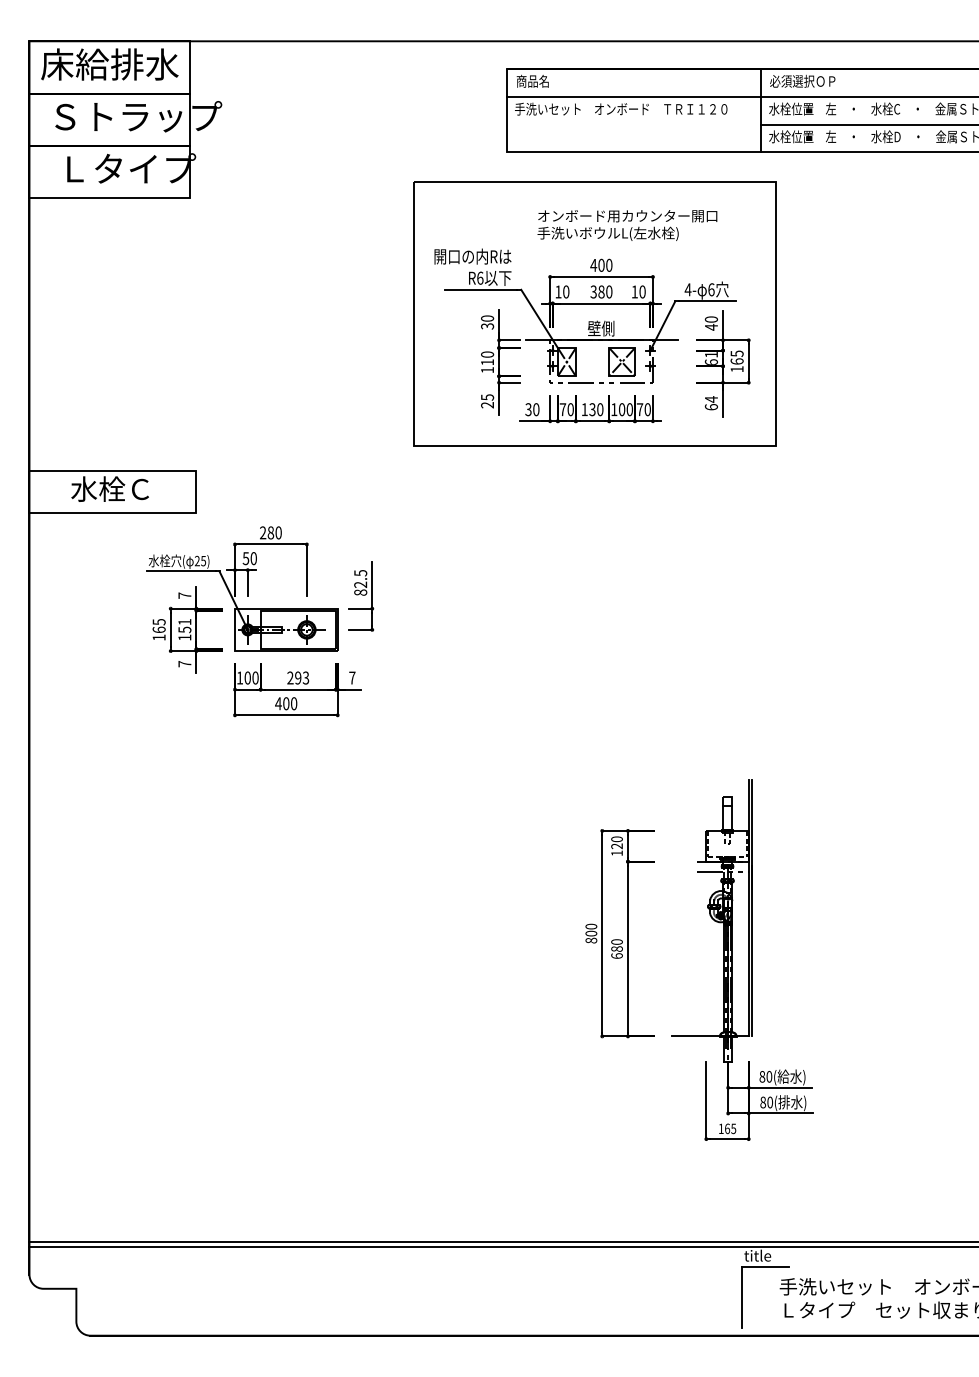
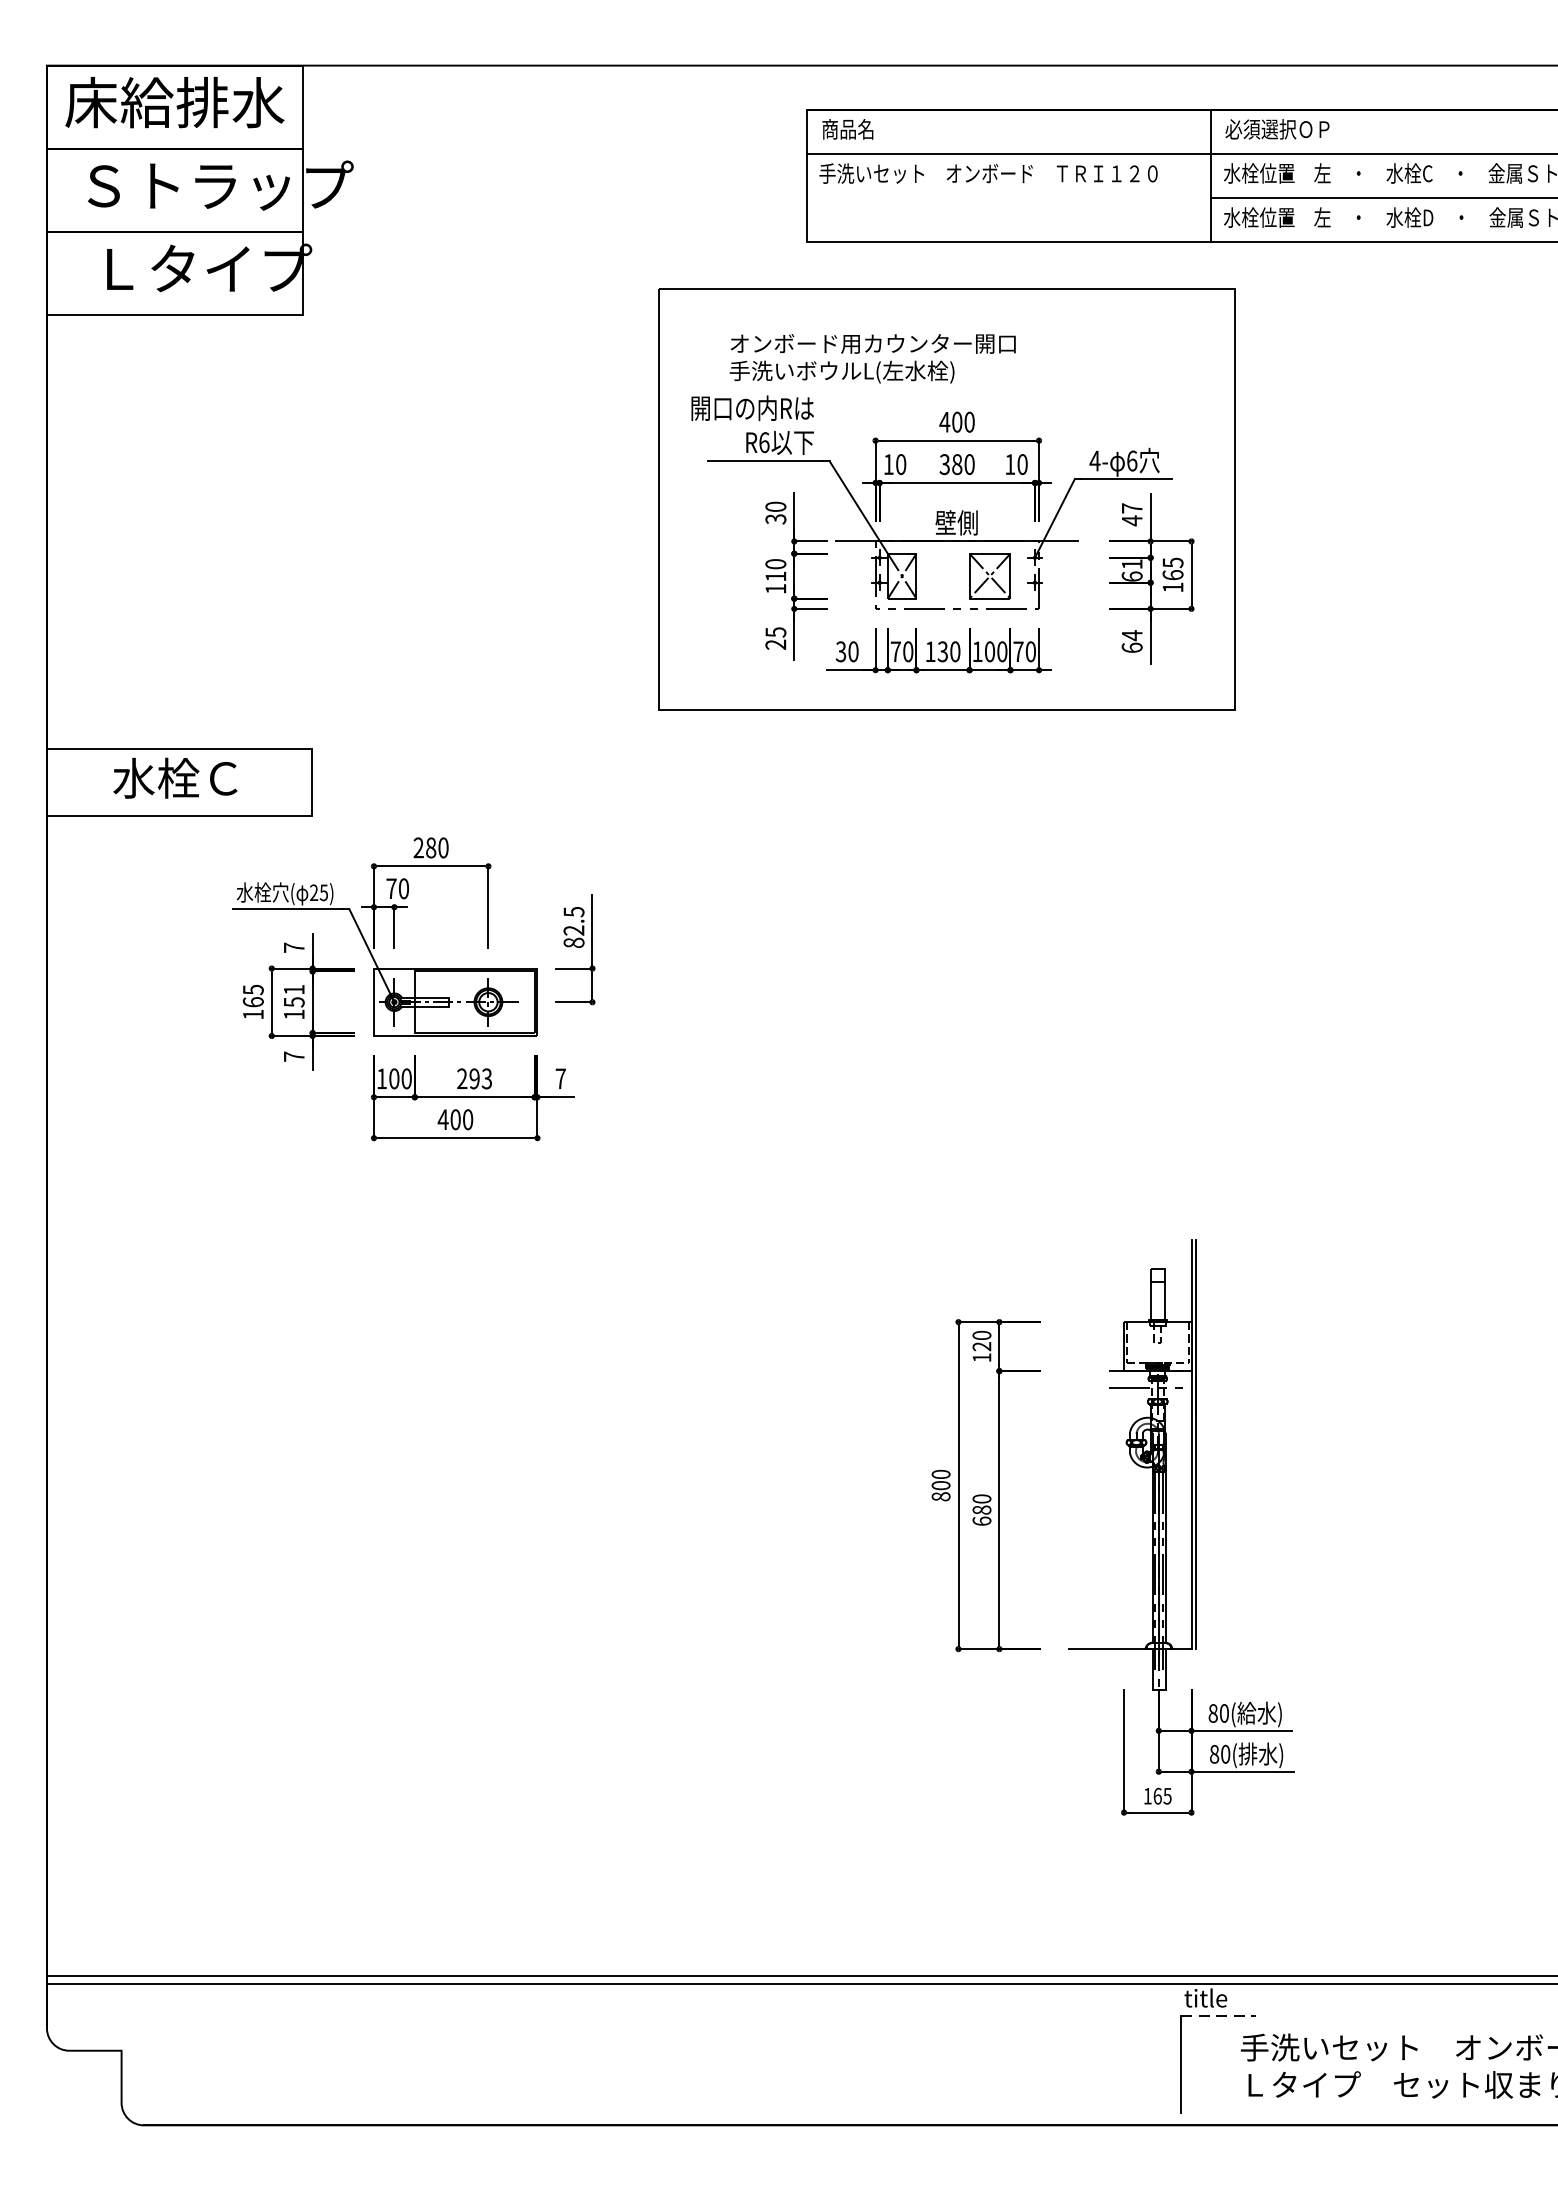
text: (627, 225) -> (872, 358), moved
text: (711, 319) -> (1132, 508), 40 -> 47
text: (245, 558) -> (390, 888), 50 -> 70
line: (766, 1266) -> (1219, 2015), solid -> dashed

